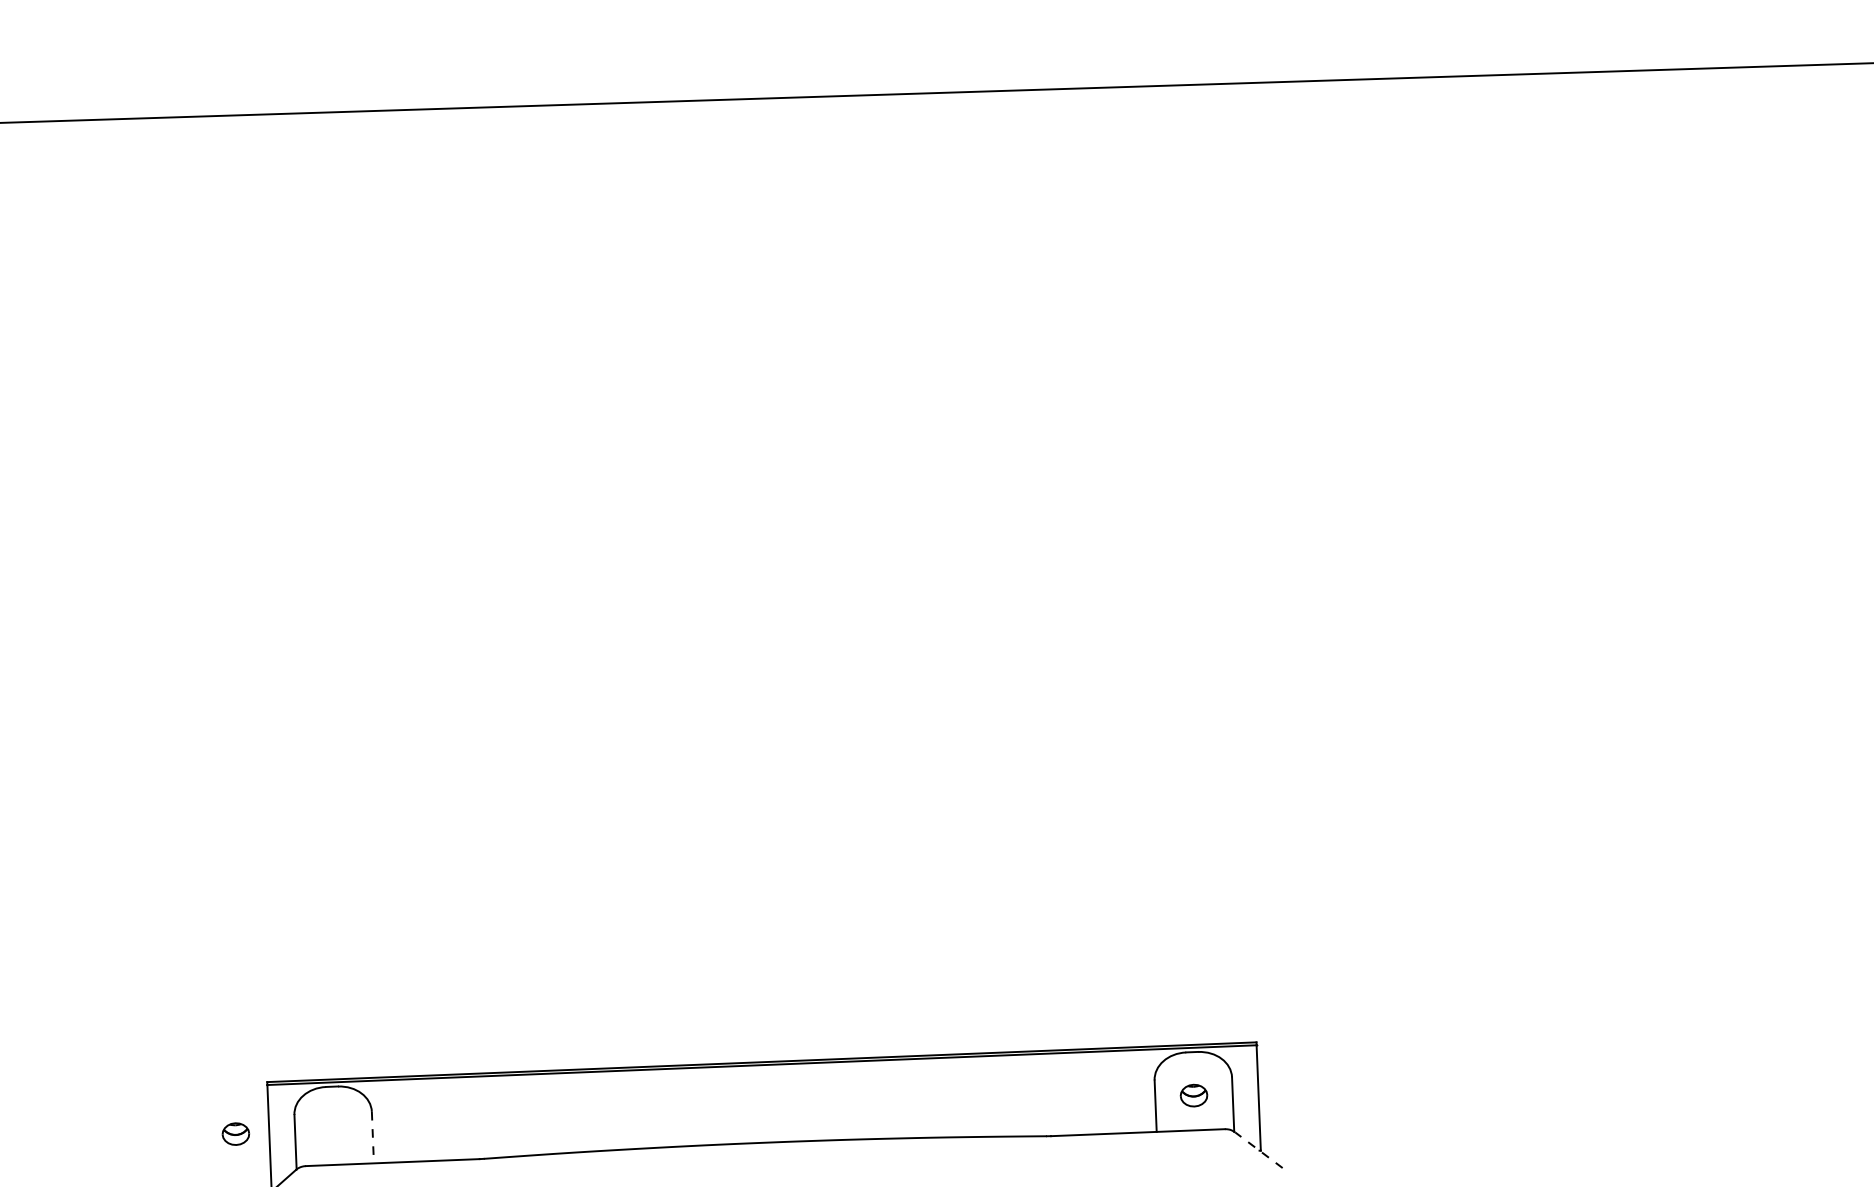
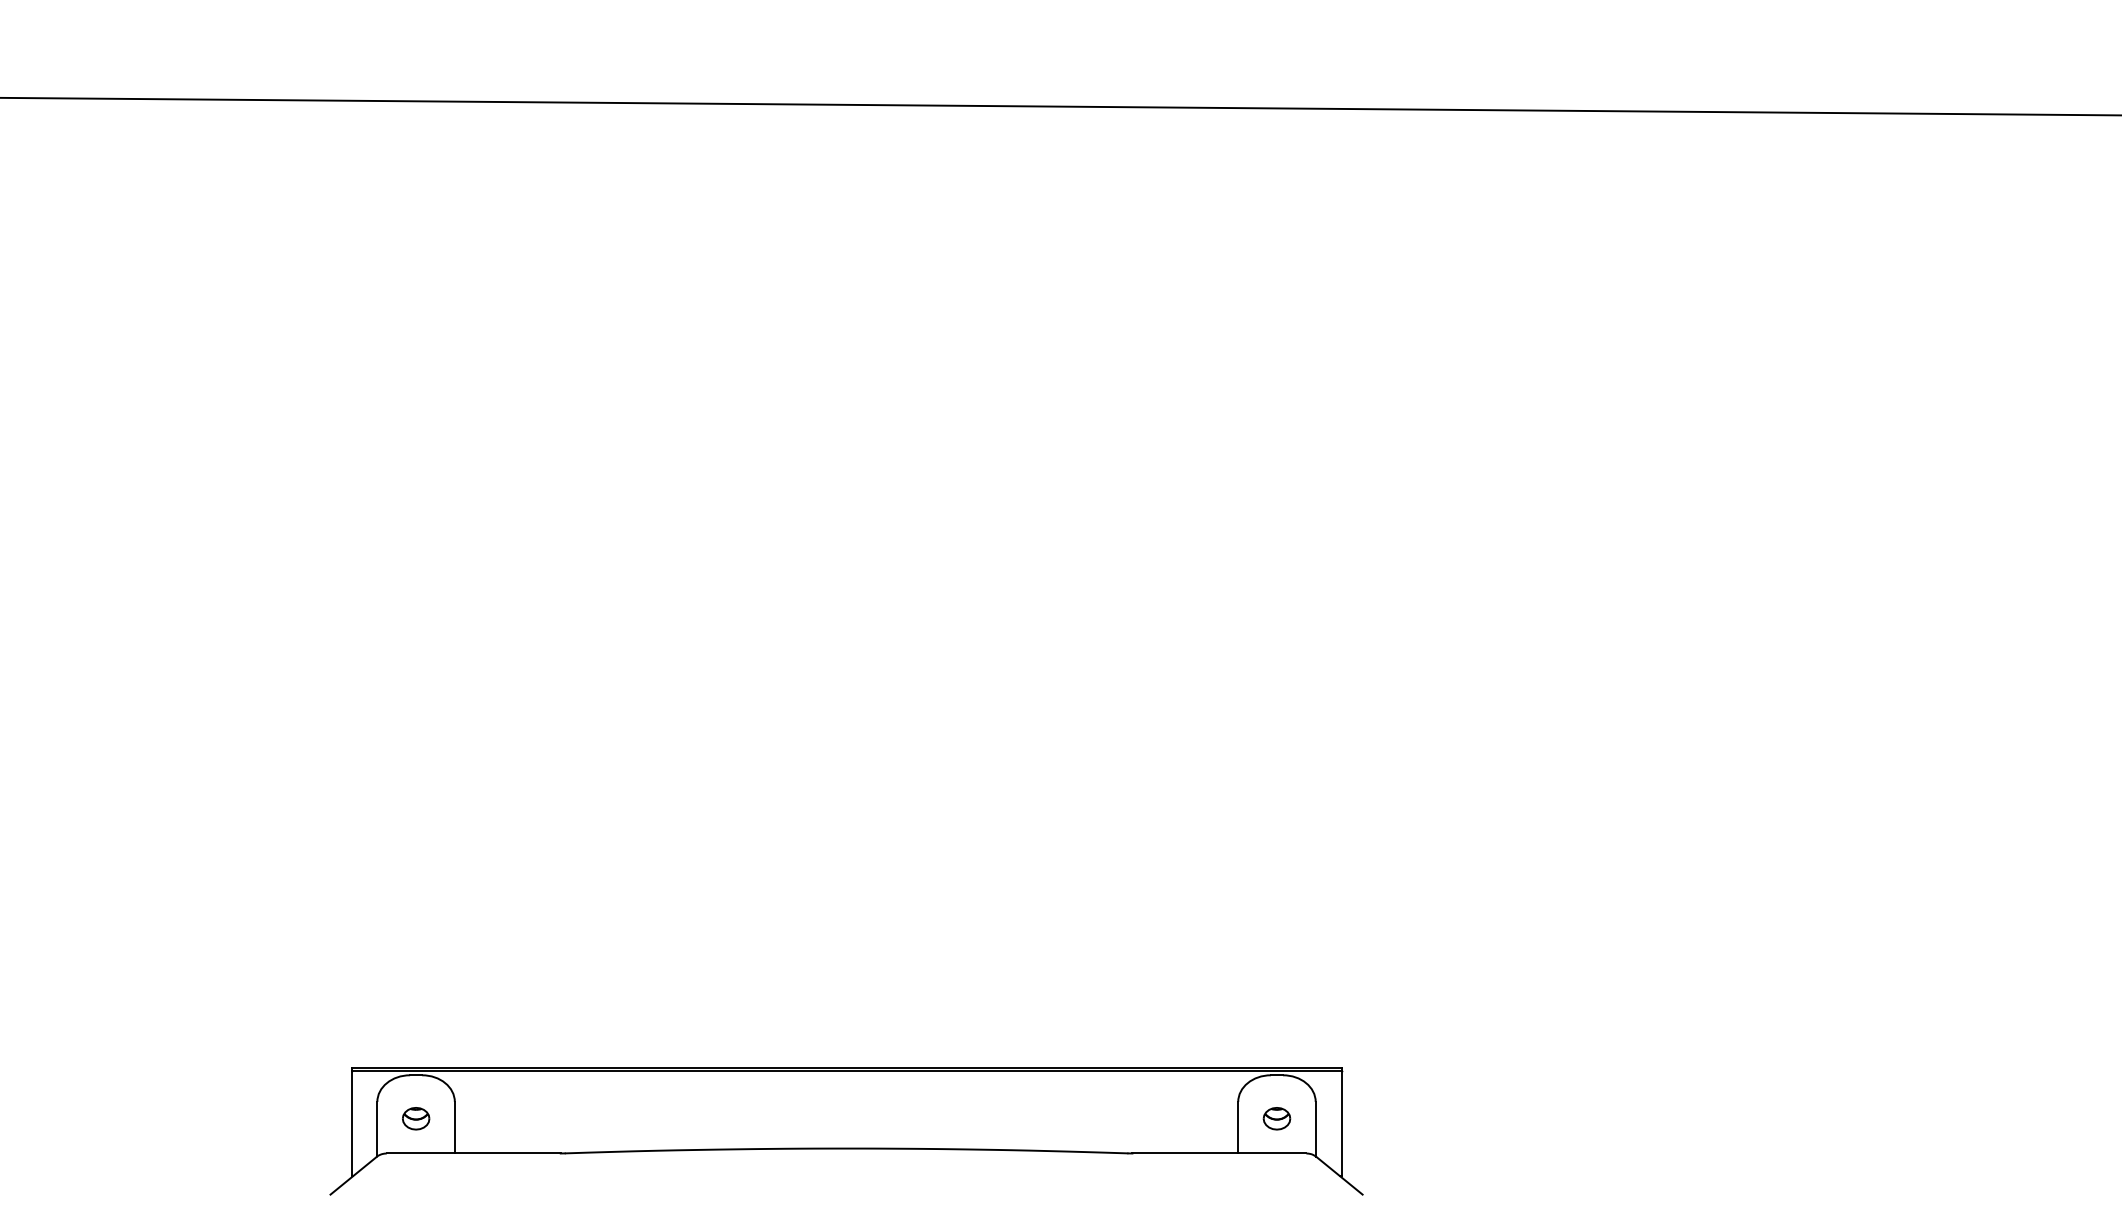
part: (236, 1133) -> (416, 1118), moved
line: (372, 1137) -> (454, 1127), dashed -> solid
line: (1258, 1149) -> (1339, 1175), dashed -> solid

